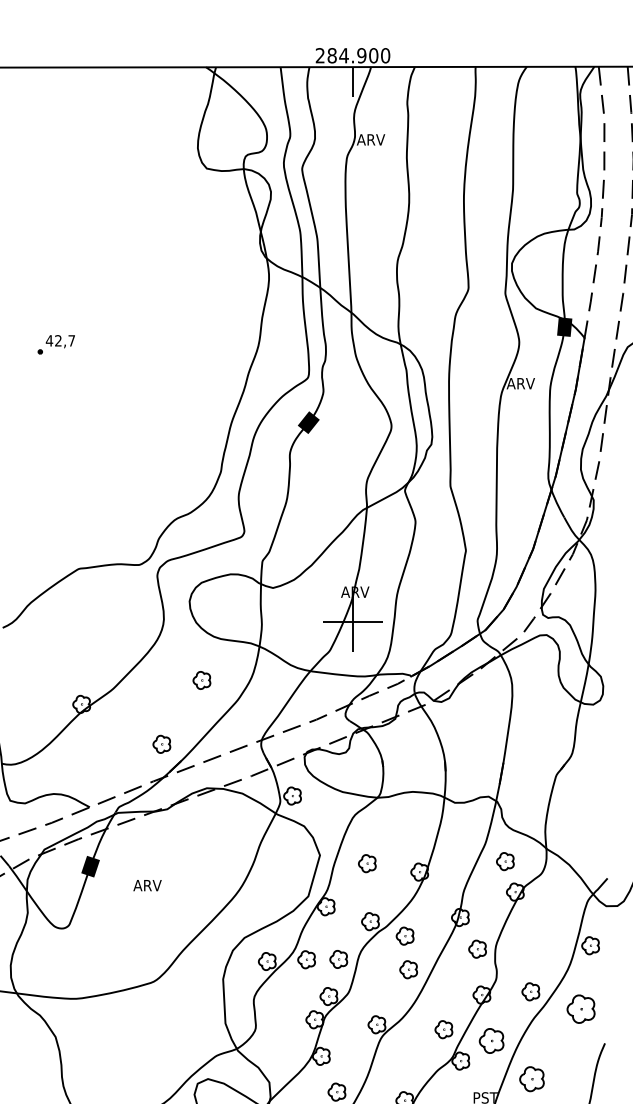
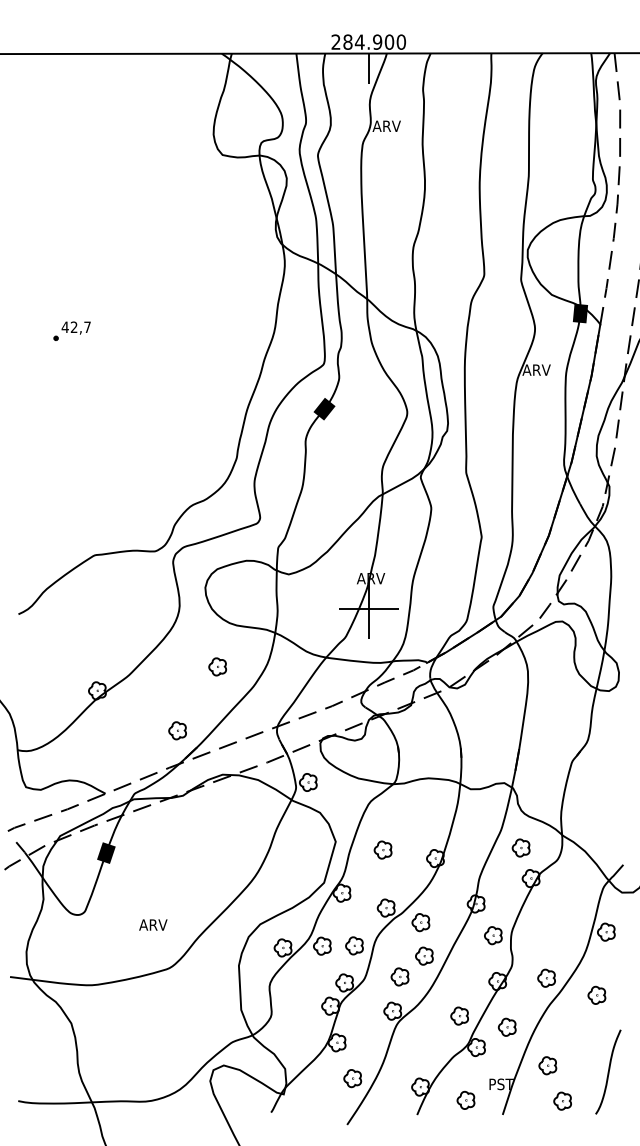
text: (147, 885) -> (153, 924), moved
part: (383, 990) -> (399, 976), added
part: (580, 1008) -> (596, 994), size x0.62
part: (490, 1040) -> (506, 1026), size x0.71
part: (531, 1079) -> (547, 1065), size x0.71

